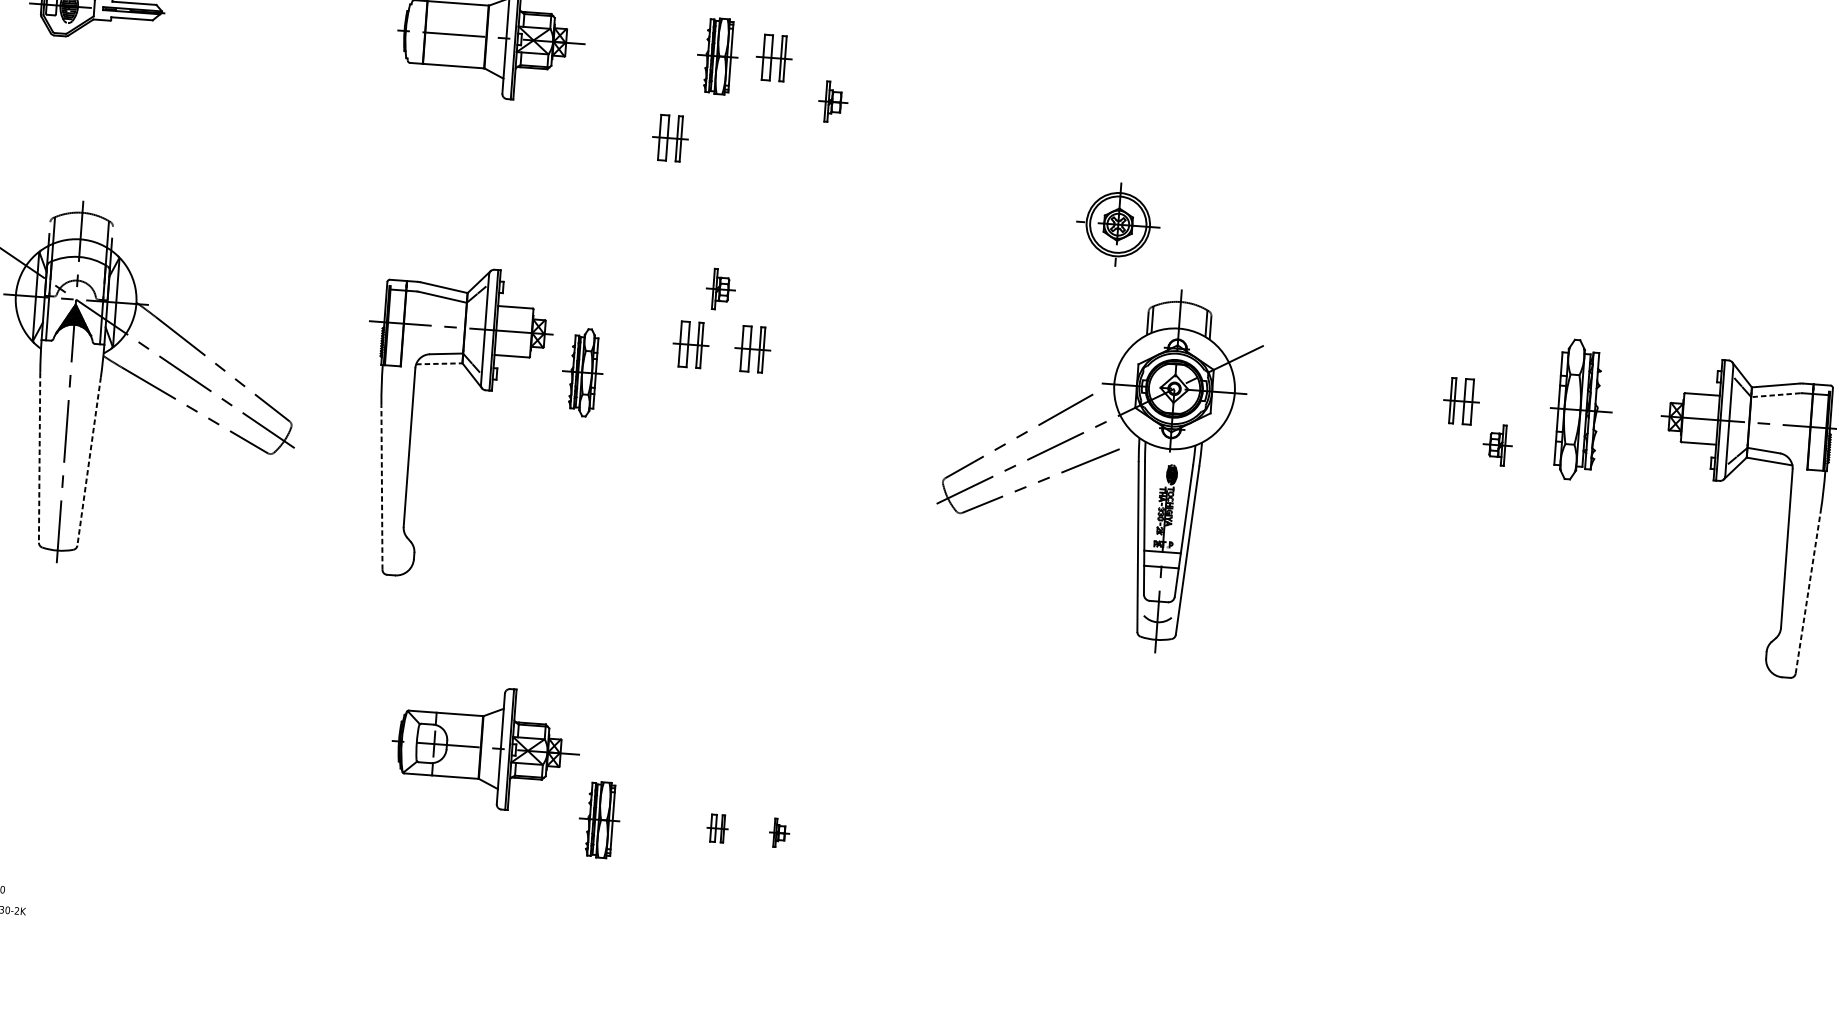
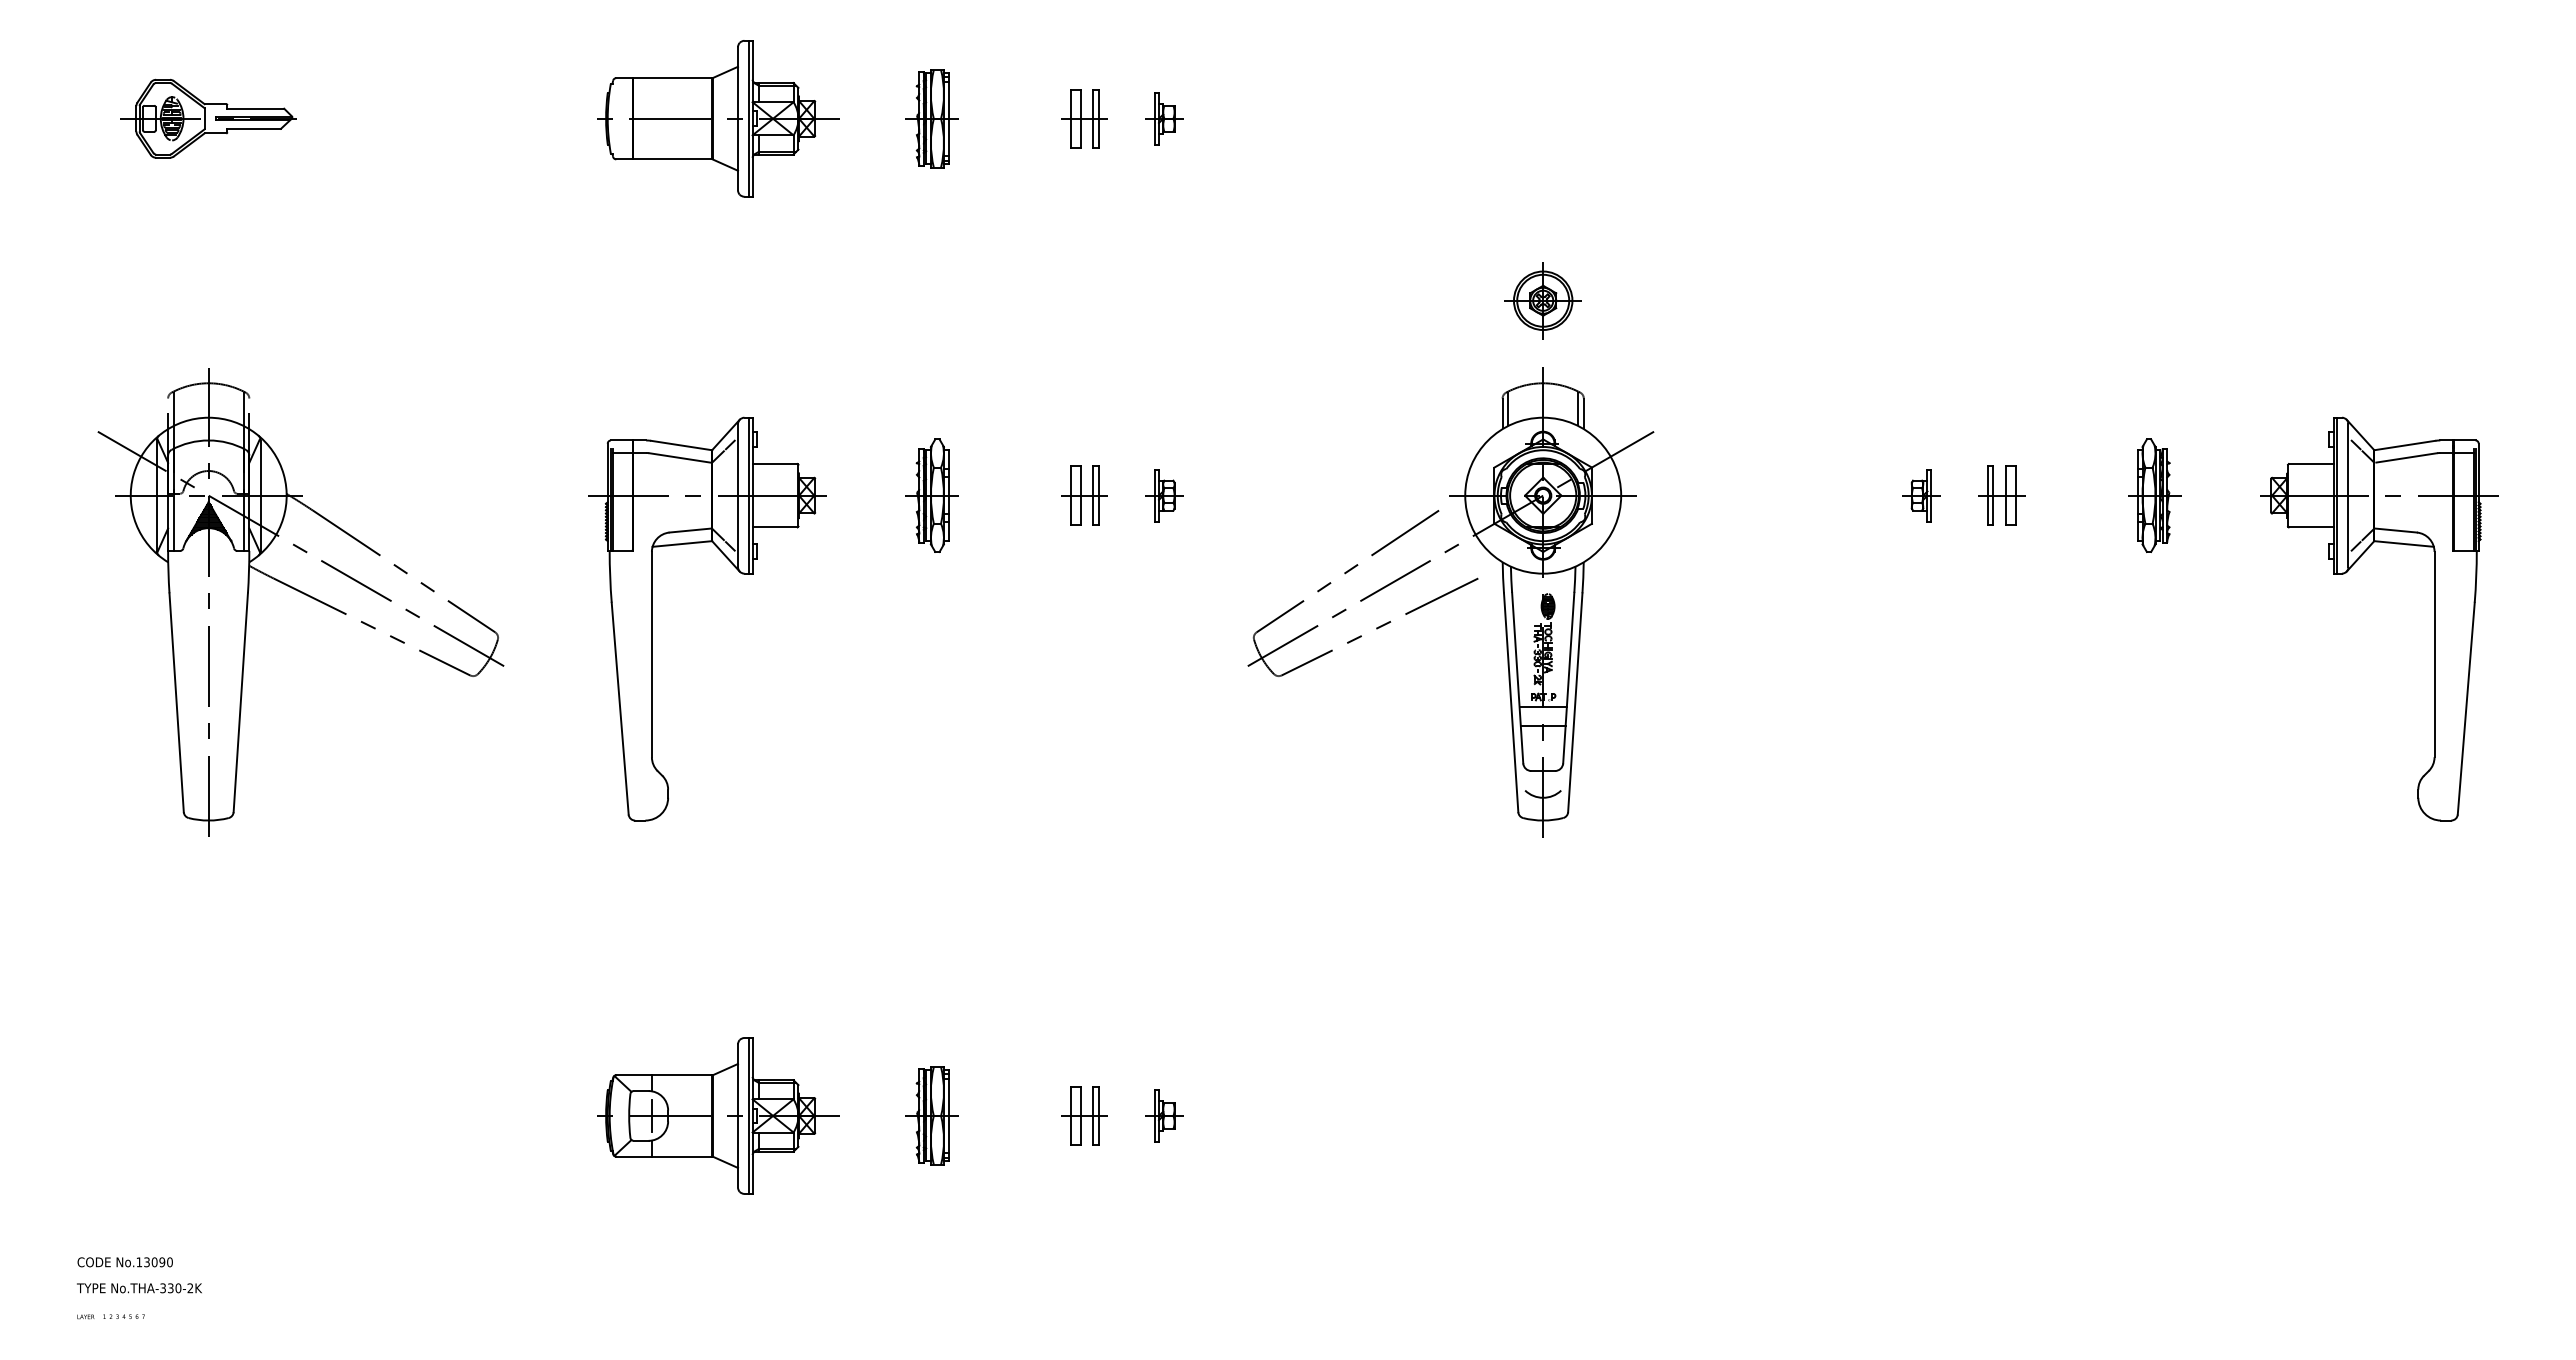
part: (717, 56) -> (931, 118), moved
part: (833, 101) -> (1164, 118), moved
part: (670, 138) -> (958, 231), removed
part: (1117, 224) -> (1542, 300), size x0.71
part: (720, 289) -> (1164, 495), moved
part: (690, 344) -> (1004, 495), removed
line: (439, 364) -> (682, 544), dashed -> solid
part: (582, 372) -> (931, 495), moved
line: (1776, 394) -> (2406, 457), dashed -> solid
part: (1579, 409) -> (2154, 495), size x0.62
part: (1497, 445) -> (1921, 495), moved
line: (39, 457) -> (176, 702), dashed -> solid
part: (1094, 460) -> (1446, 595), moved
line: (88, 461) -> (240, 702), dashed -> solid
line: (382, 487) -> (620, 708), dashed -> solid
line: (1808, 592) -> (2466, 708), dashed -> solid
part: (485, 747) -> (718, 1115), moved
part: (717, 828) -> (1084, 1115), size x1.67
part: (779, 832) -> (1164, 1115), size x1.43

